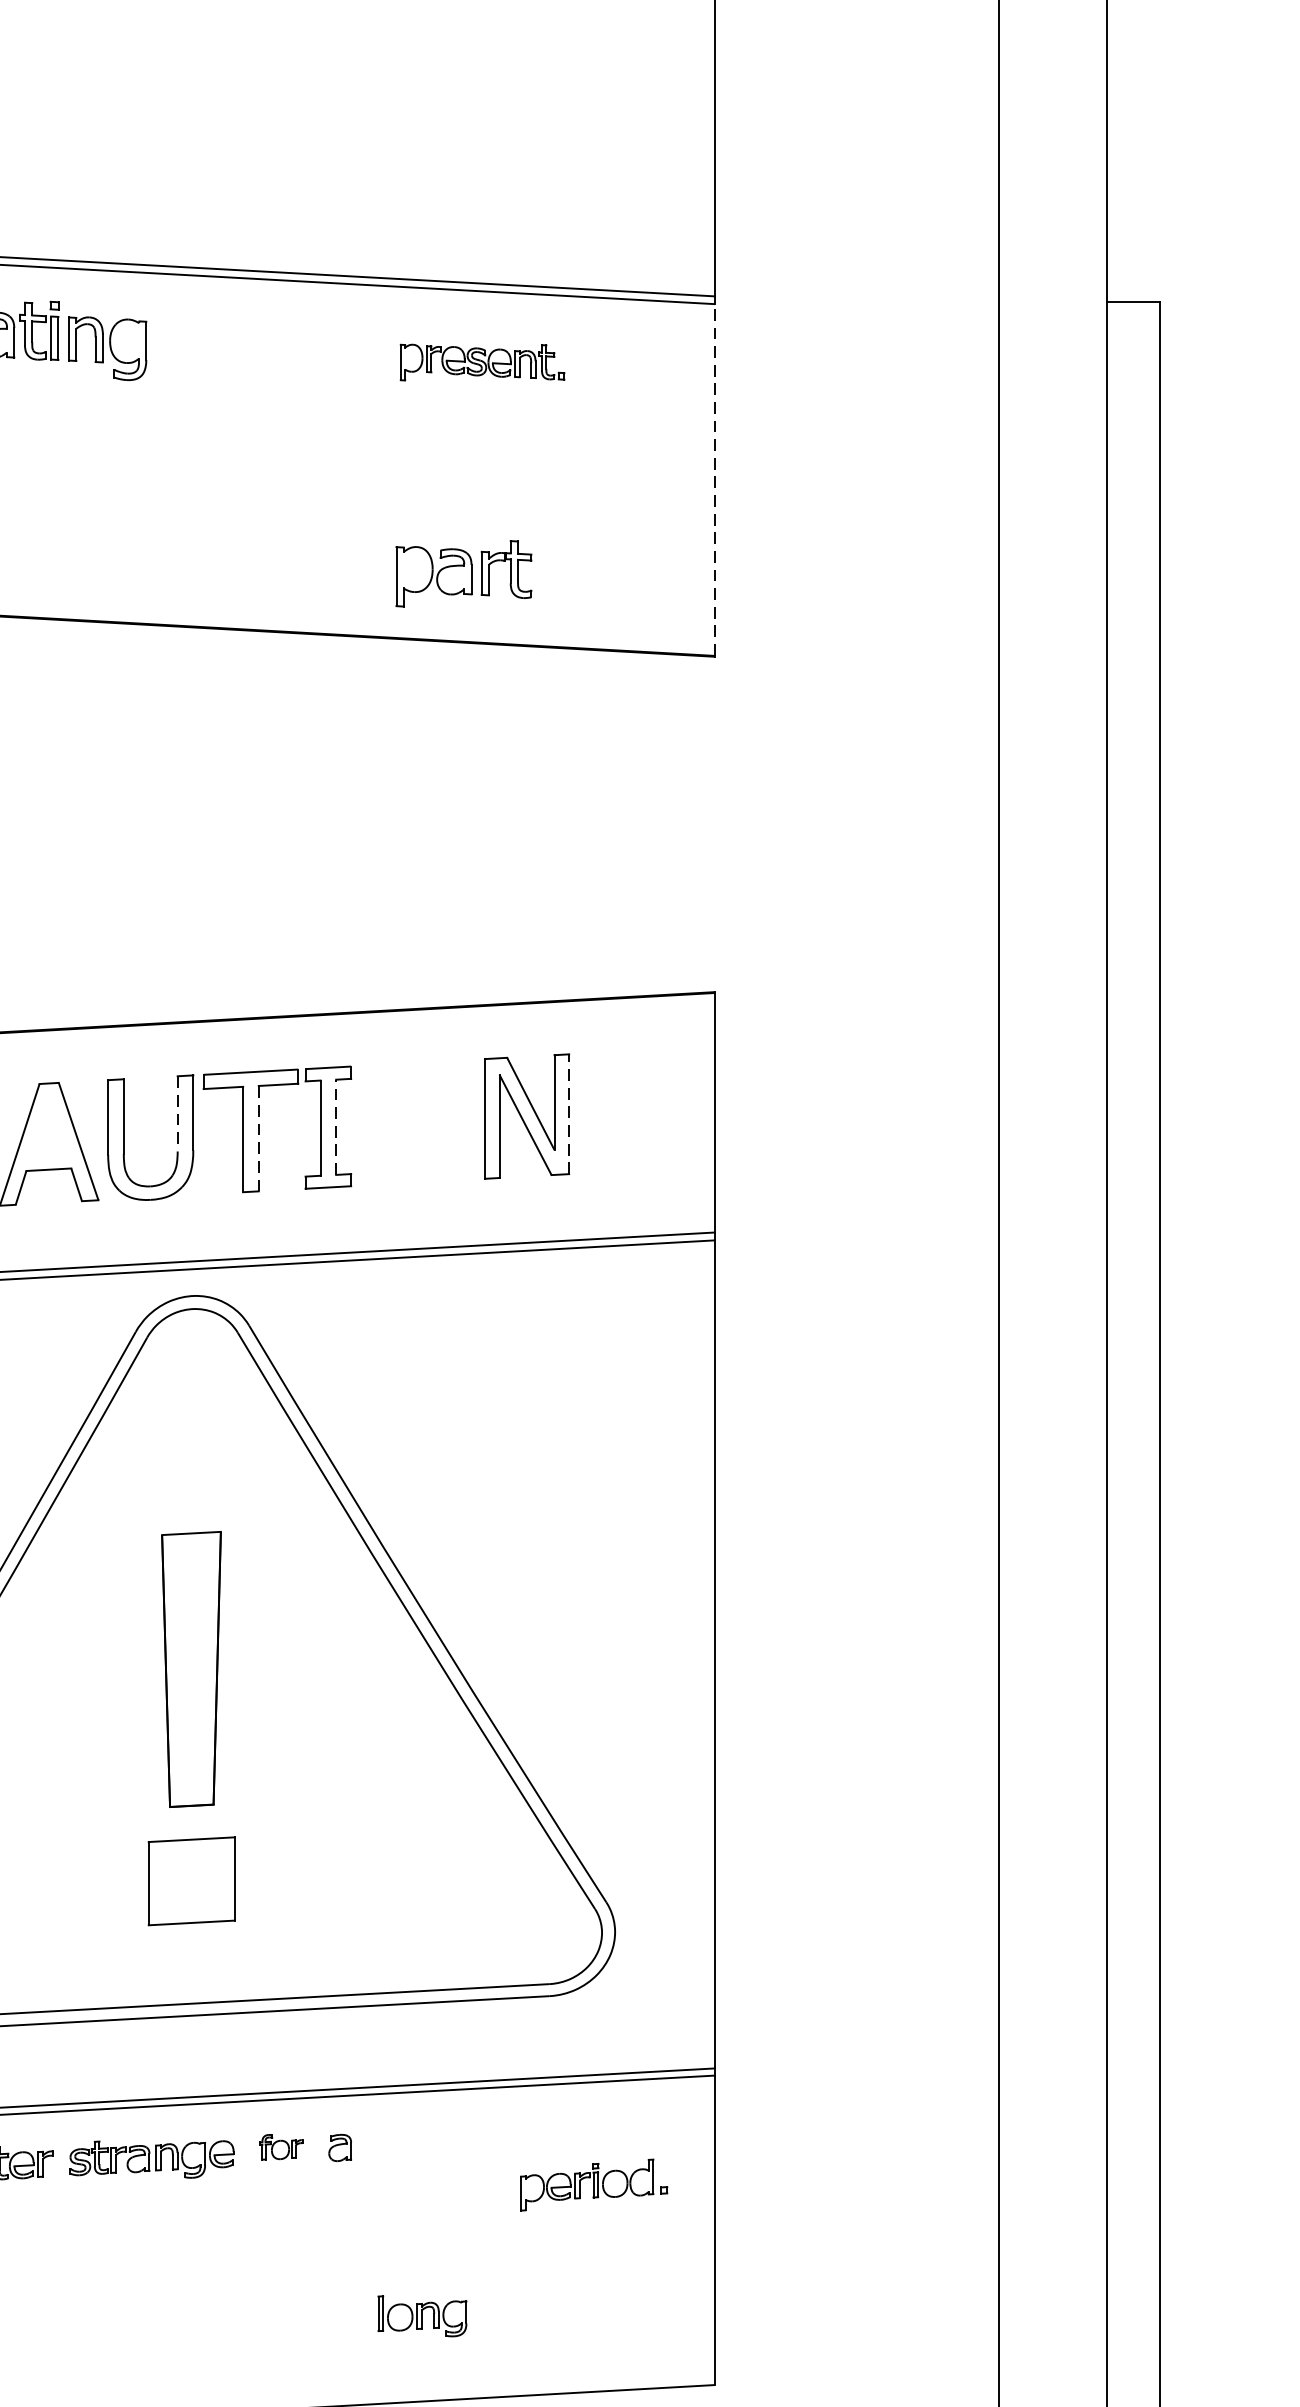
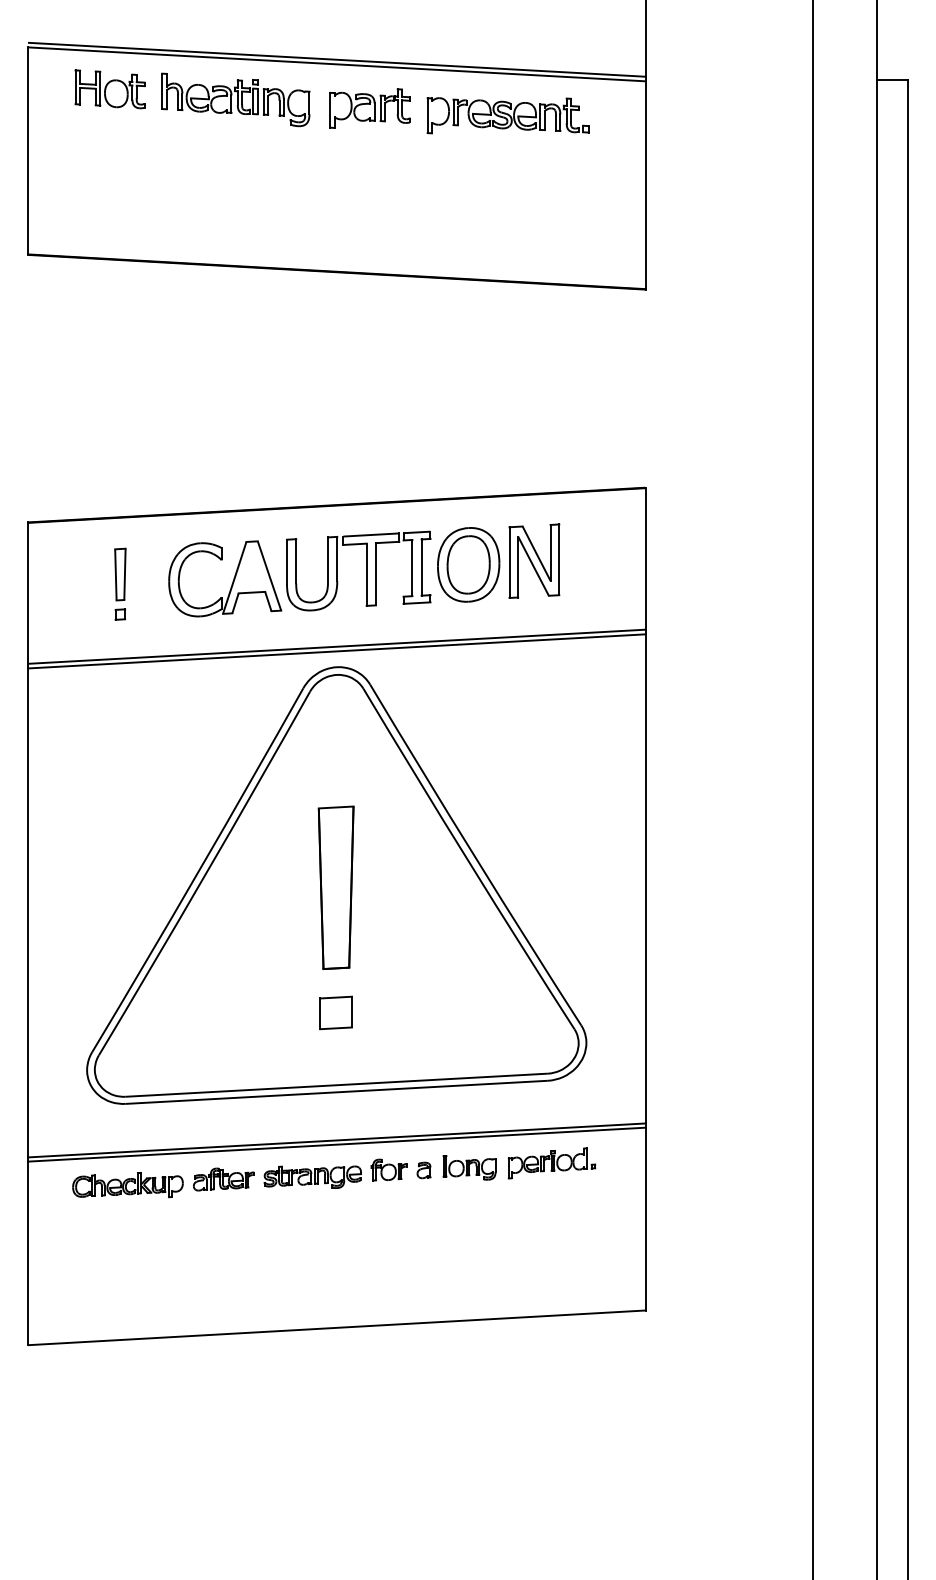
part: (481, 362) -> (507, 115), size x1.67
line: (715, 480) -> (645, 185), dashed -> solid
part: (462, 573) -> (369, 108), moved
line: (569, 1113) -> (559, 559), dashed -> solid
line: (178, 1115) -> (328, 560), dashed -> solid
part: (415, 1122) -> (468, 564), added
line: (335, 1127) -> (421, 567), dashed -> solid
line: (258, 1137) -> (375, 573), dashed -> solid
part: (190, 1880) -> (335, 1012), size x0.62
part: (280, 2146) -> (388, 1169), size x1.43
part: (593, 2185) -> (551, 1163), moved
part: (422, 2315) -> (469, 1167), moved

